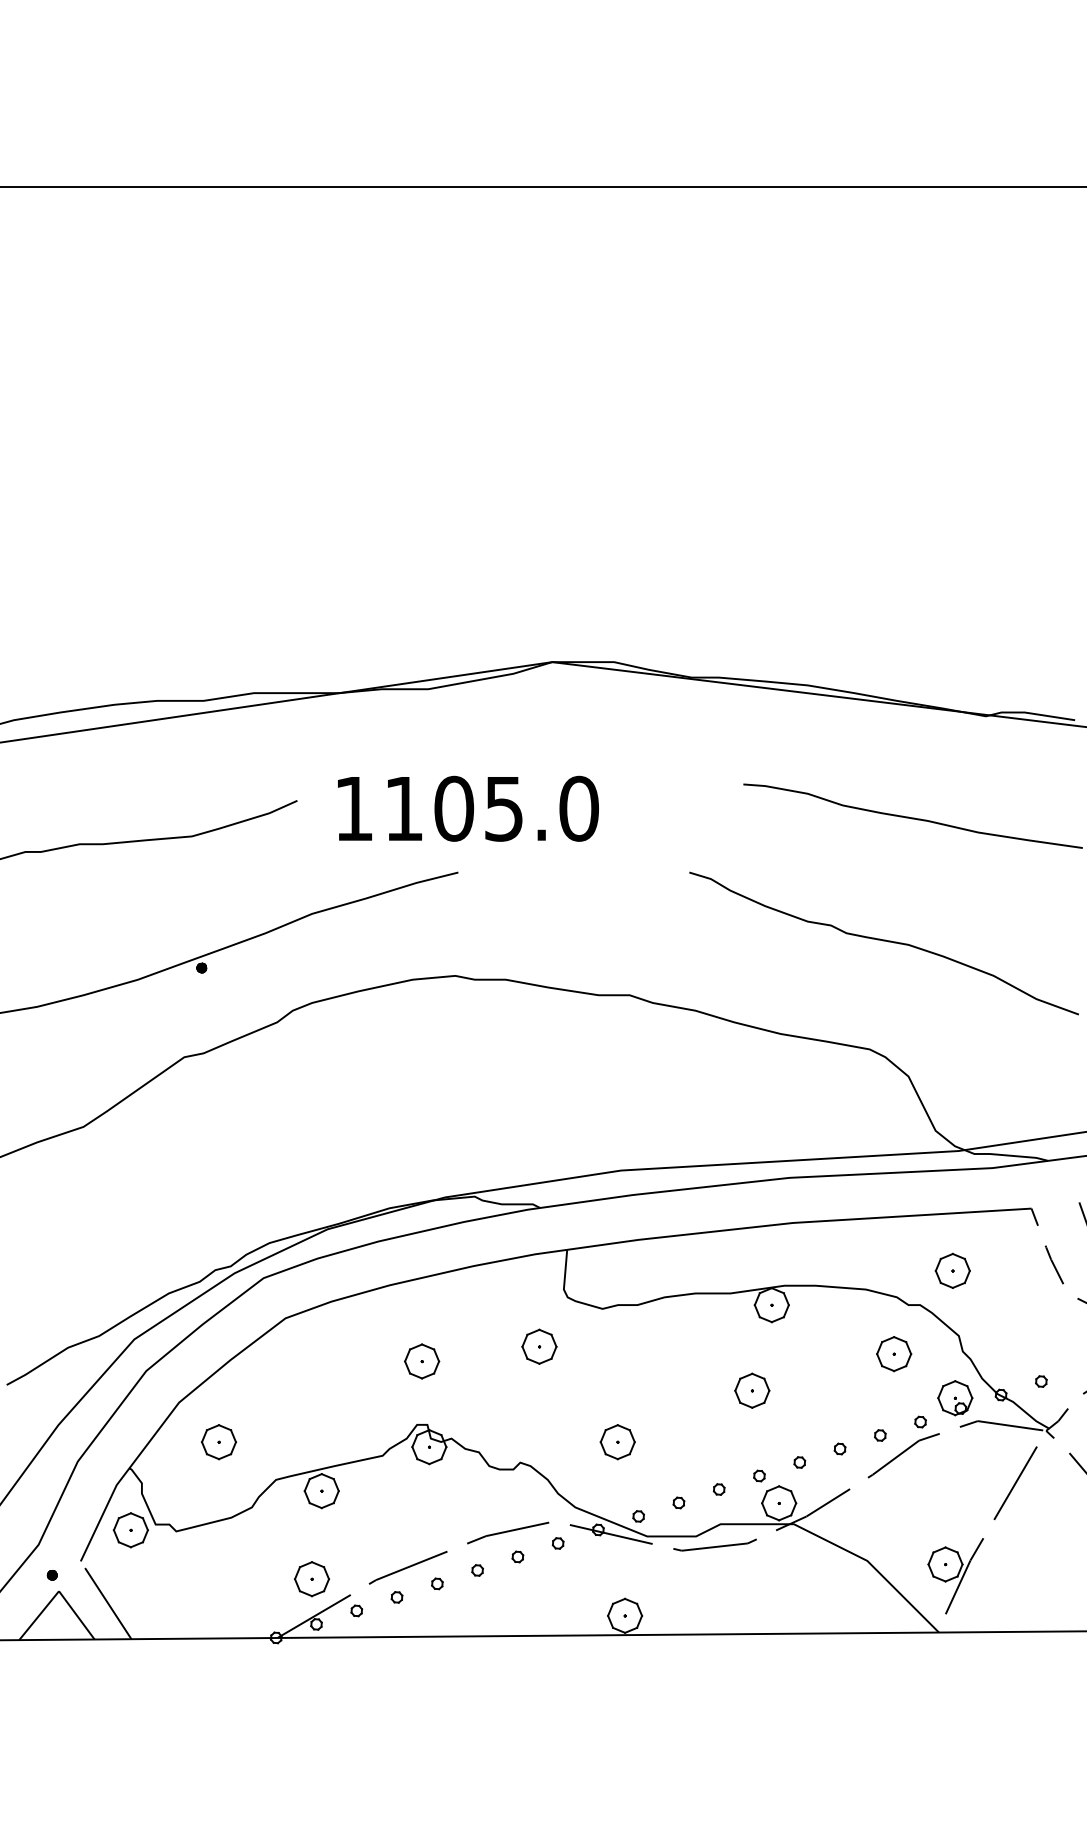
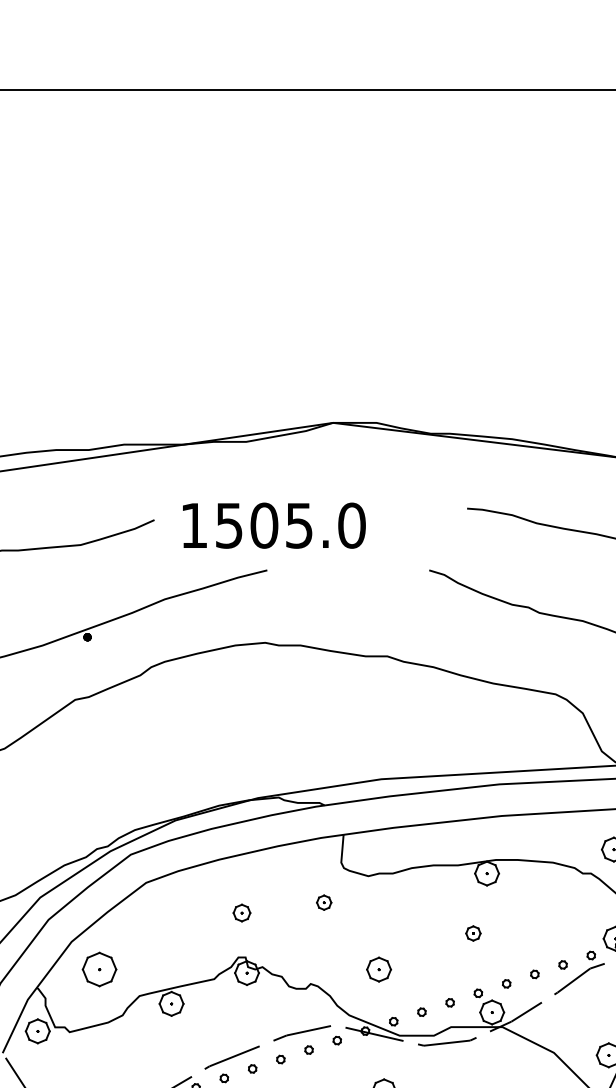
text: (403, 809) -> (228, 526), 1105.0 -> 1505.0
part: (539, 1346) -> (324, 902), size x0.6
part: (894, 1354) -> (573, 908), removed
part: (422, 1361) -> (242, 913), size x0.7
part: (752, 1390) -> (473, 933), size x0.6
part: (218, 1442) -> (99, 969), size x1.4
part: (311, 1579) -> (164, 1065), removed

